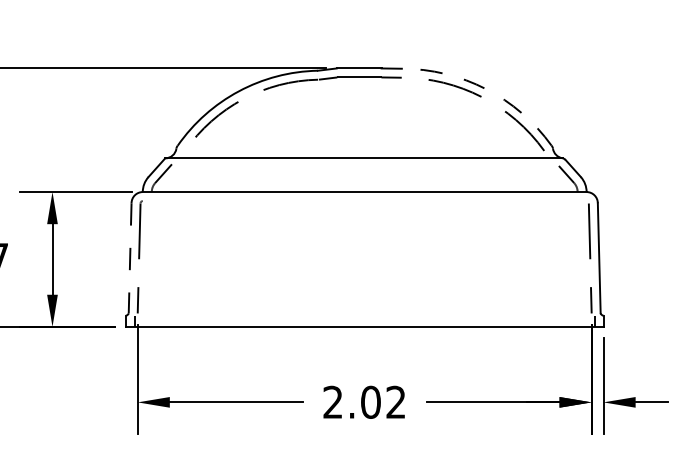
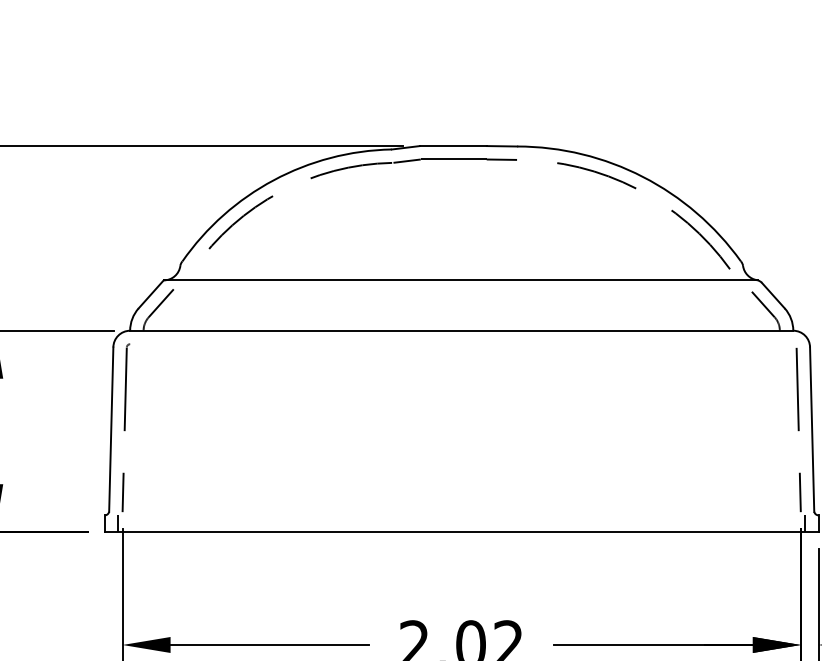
arc: (486, 89) -> (643, 177), dashed -> solid
line: (130, 258) -> (111, 430), dashed -> solid

